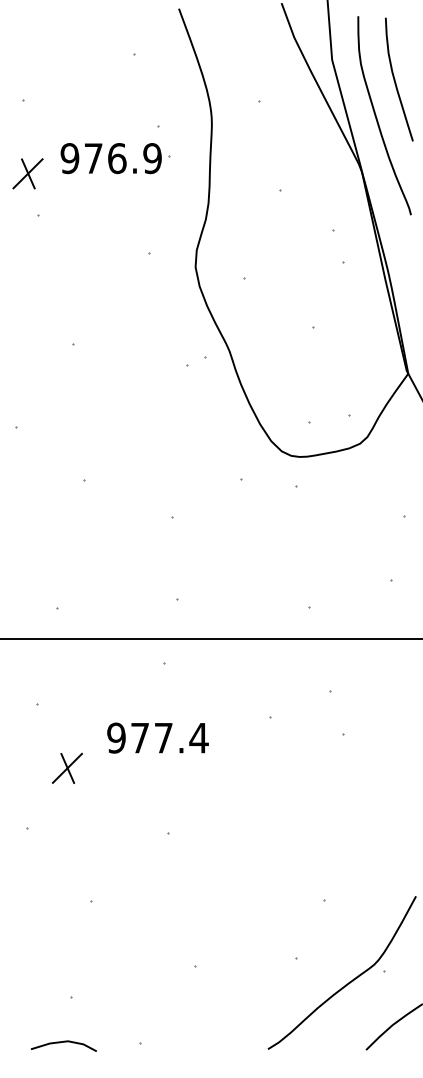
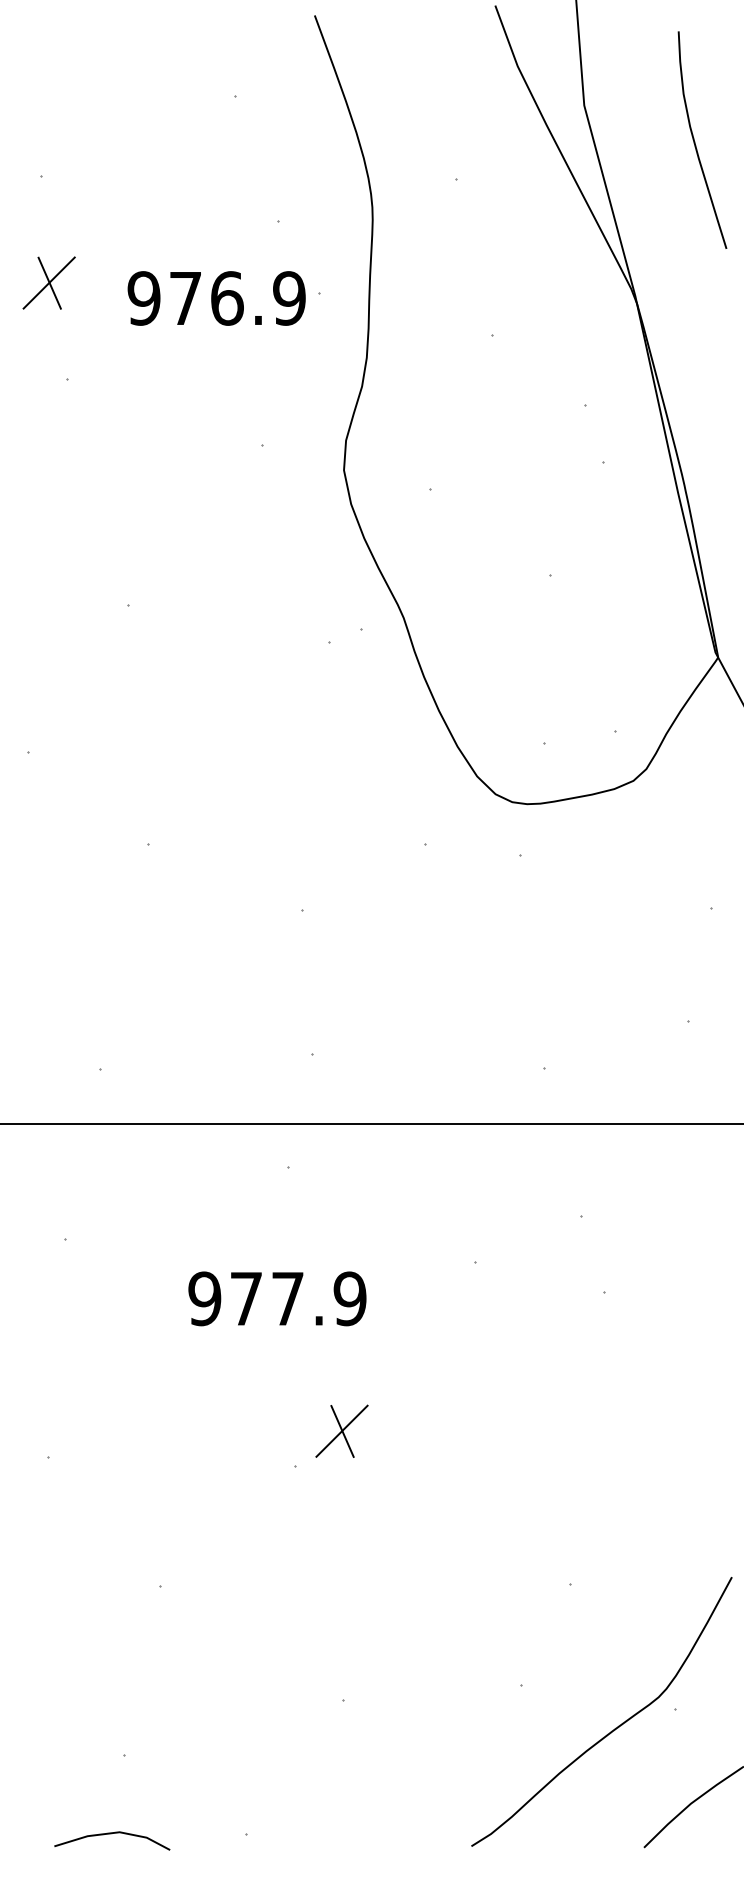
curve: (377, 117) -> (664, 206), removed
part: (115, 158) -> (224, 298), moved
part: (27, 173) -> (48, 282), moved
text: (198, 737) -> (349, 1297), 977.4 -> 977.9
part: (66, 768) -> (340, 1431), moved

